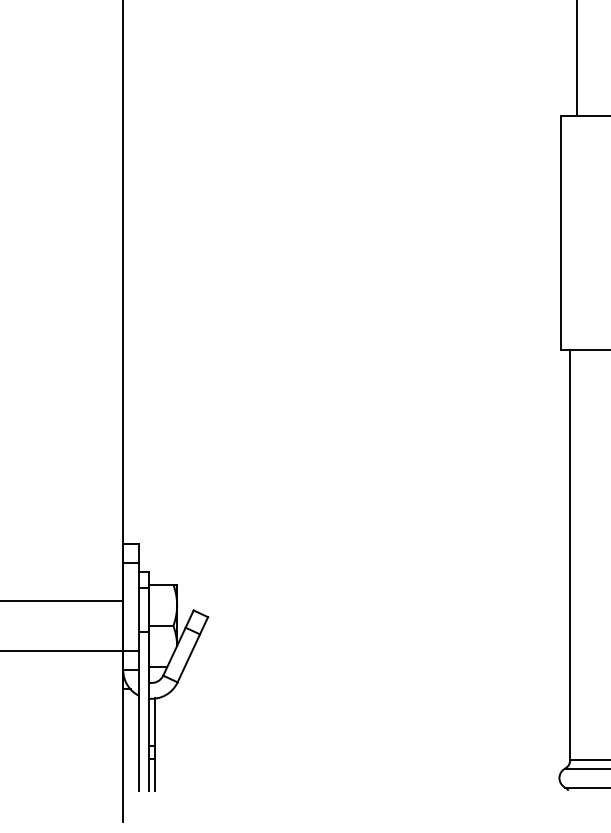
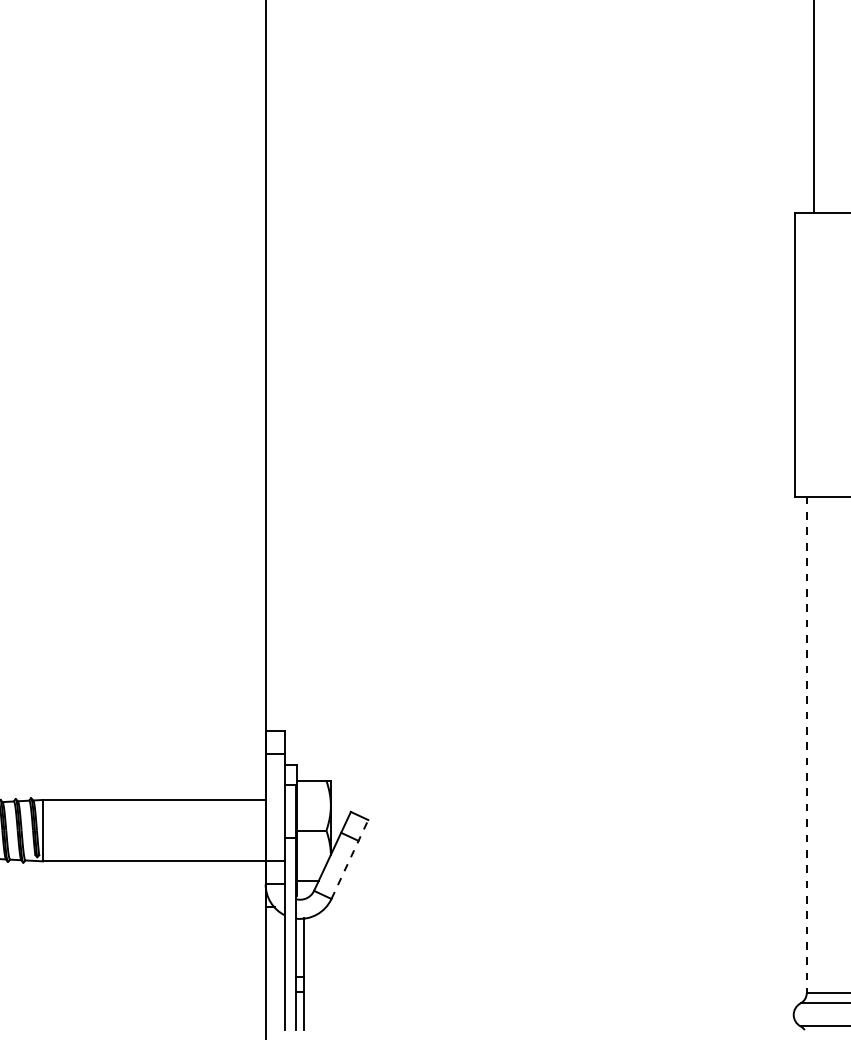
line: (570, 555) -> (806, 745), solid -> dashed
line: (192, 649) -> (349, 859), solid -> dashed

